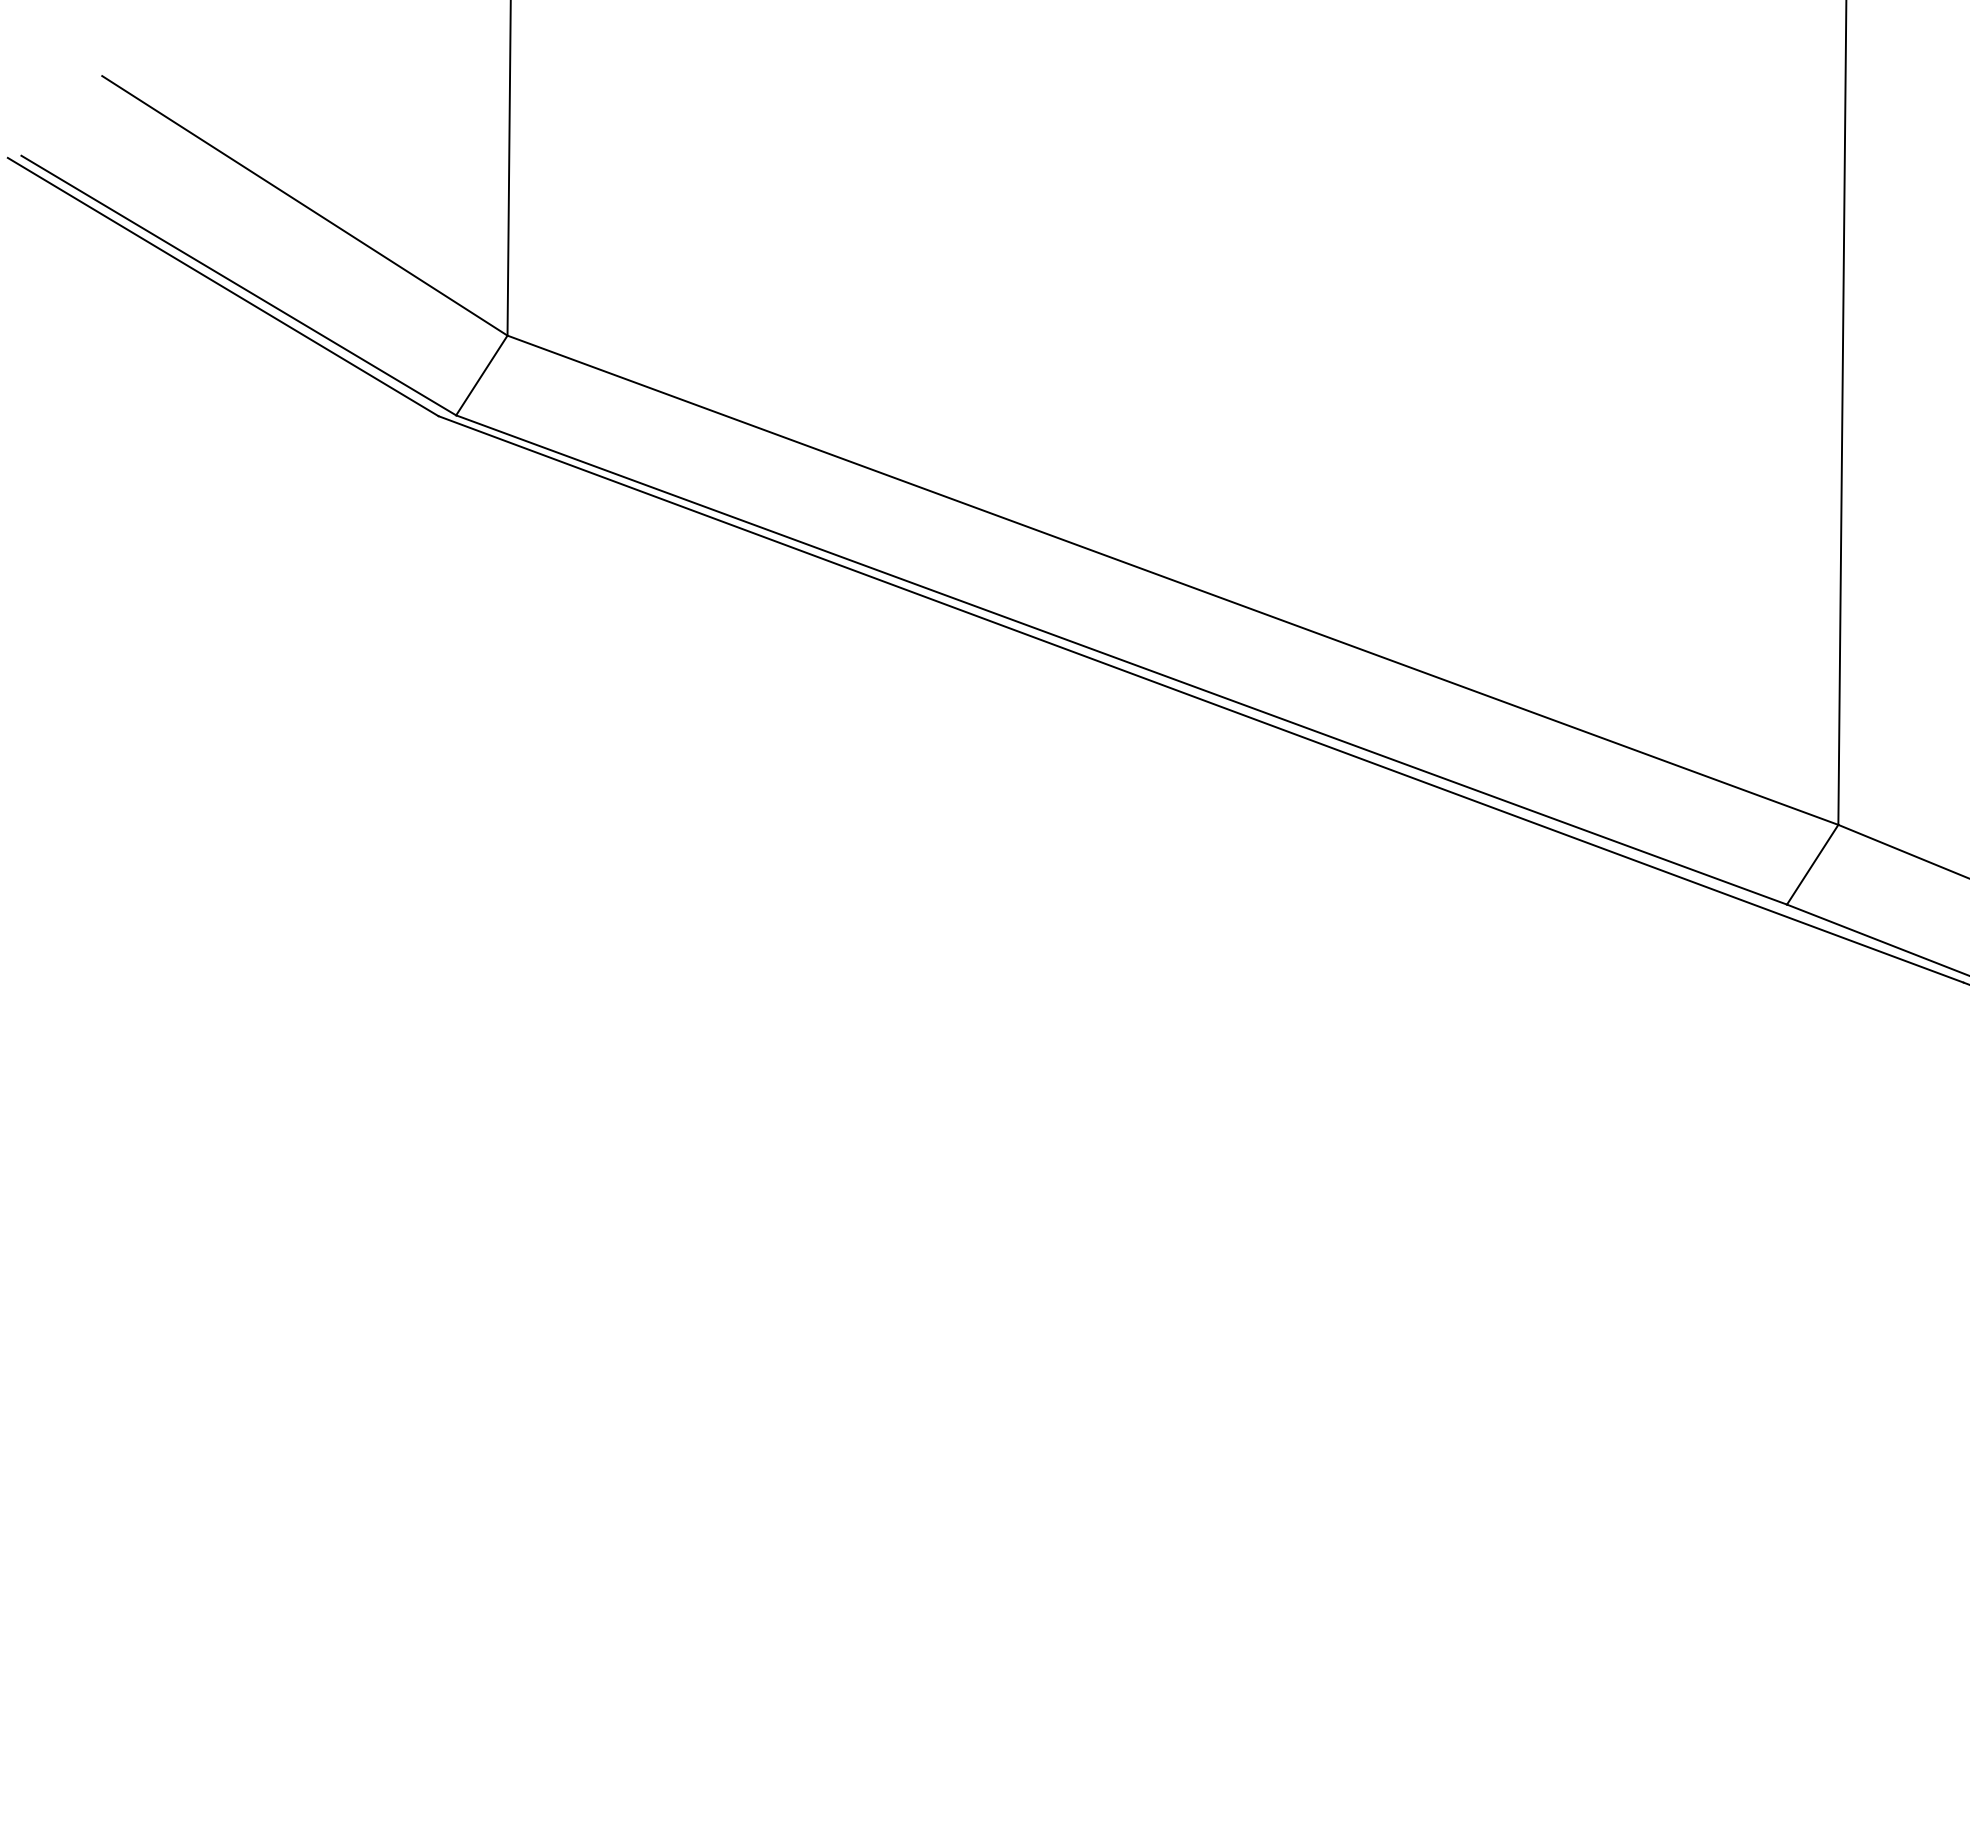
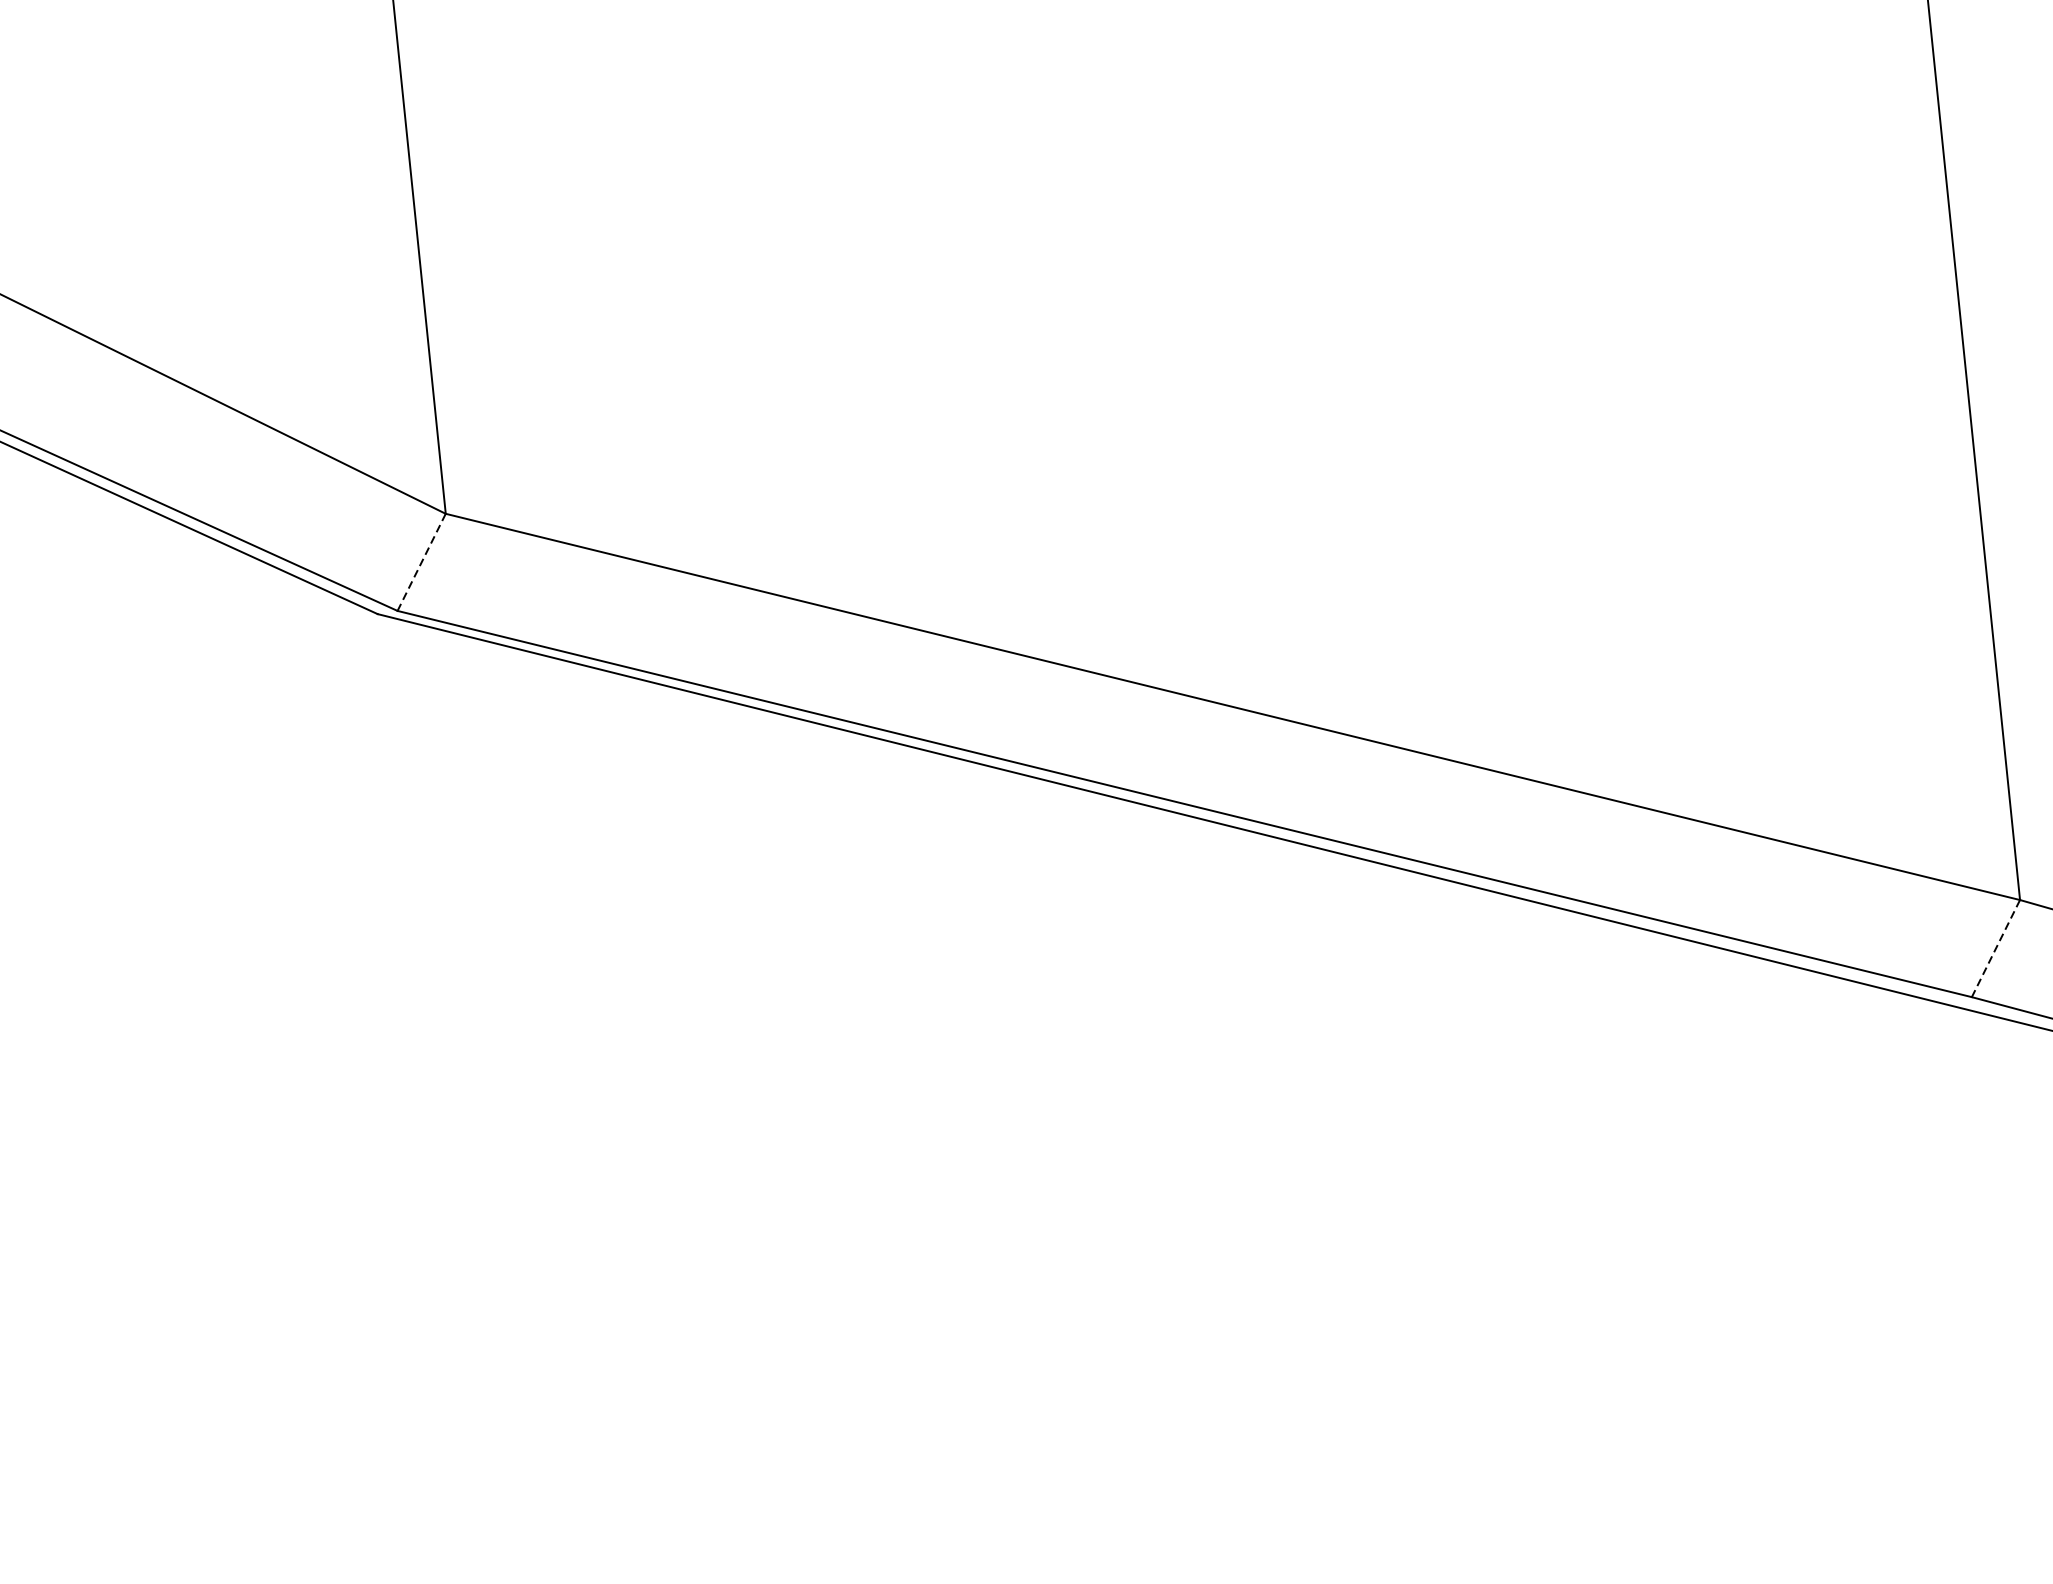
line: (481, 375) -> (421, 562), solid -> dashed
line: (1812, 865) -> (1995, 949), solid -> dashed

